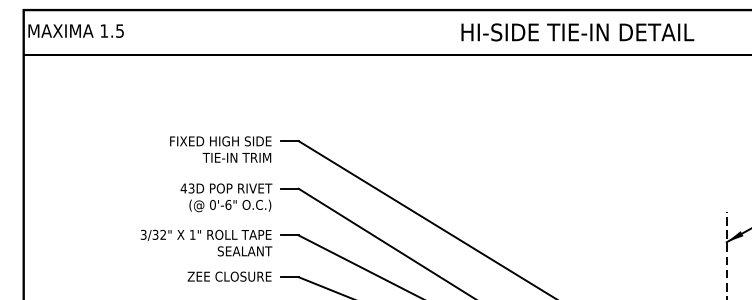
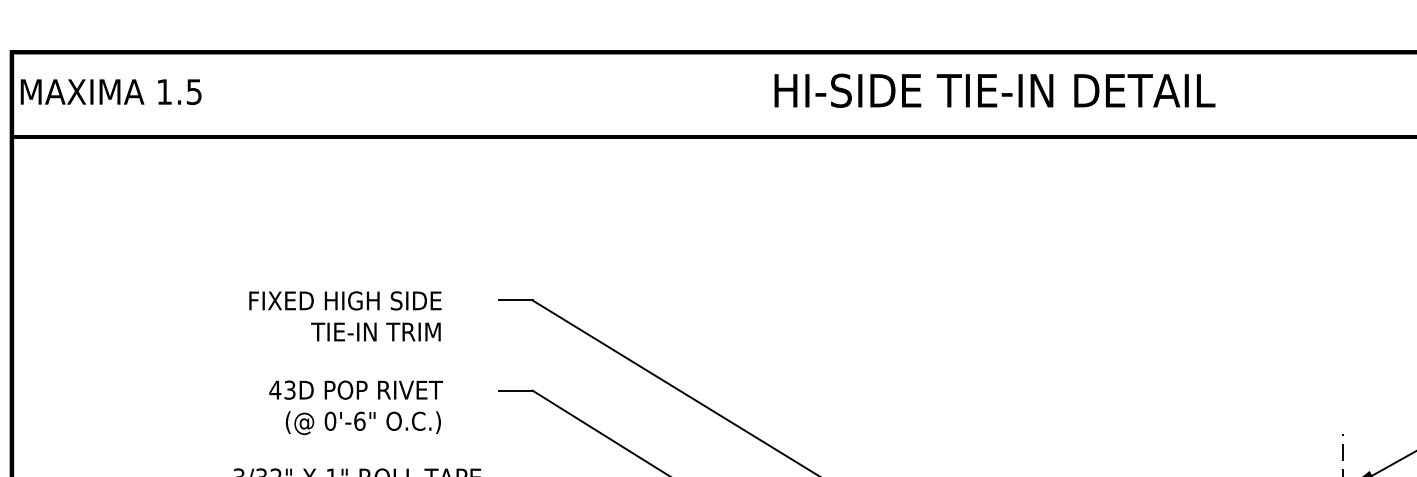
text: (577, 32) -> (994, 90), moved
text: (220, 149) -> (344, 316), moved
text: (226, 197) -> (356, 407), moved

